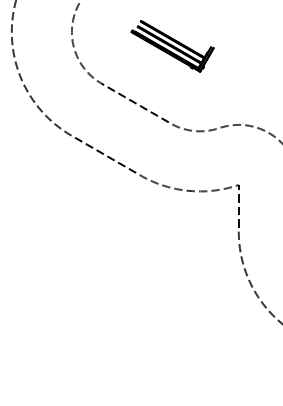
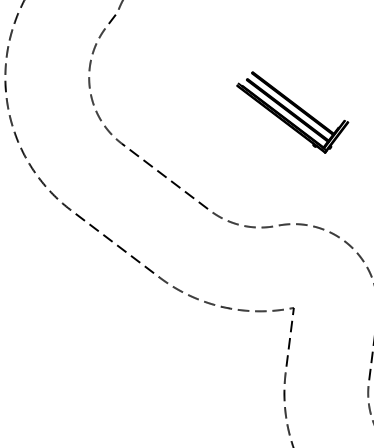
part: (172, 46) -> (291, 112), moved

